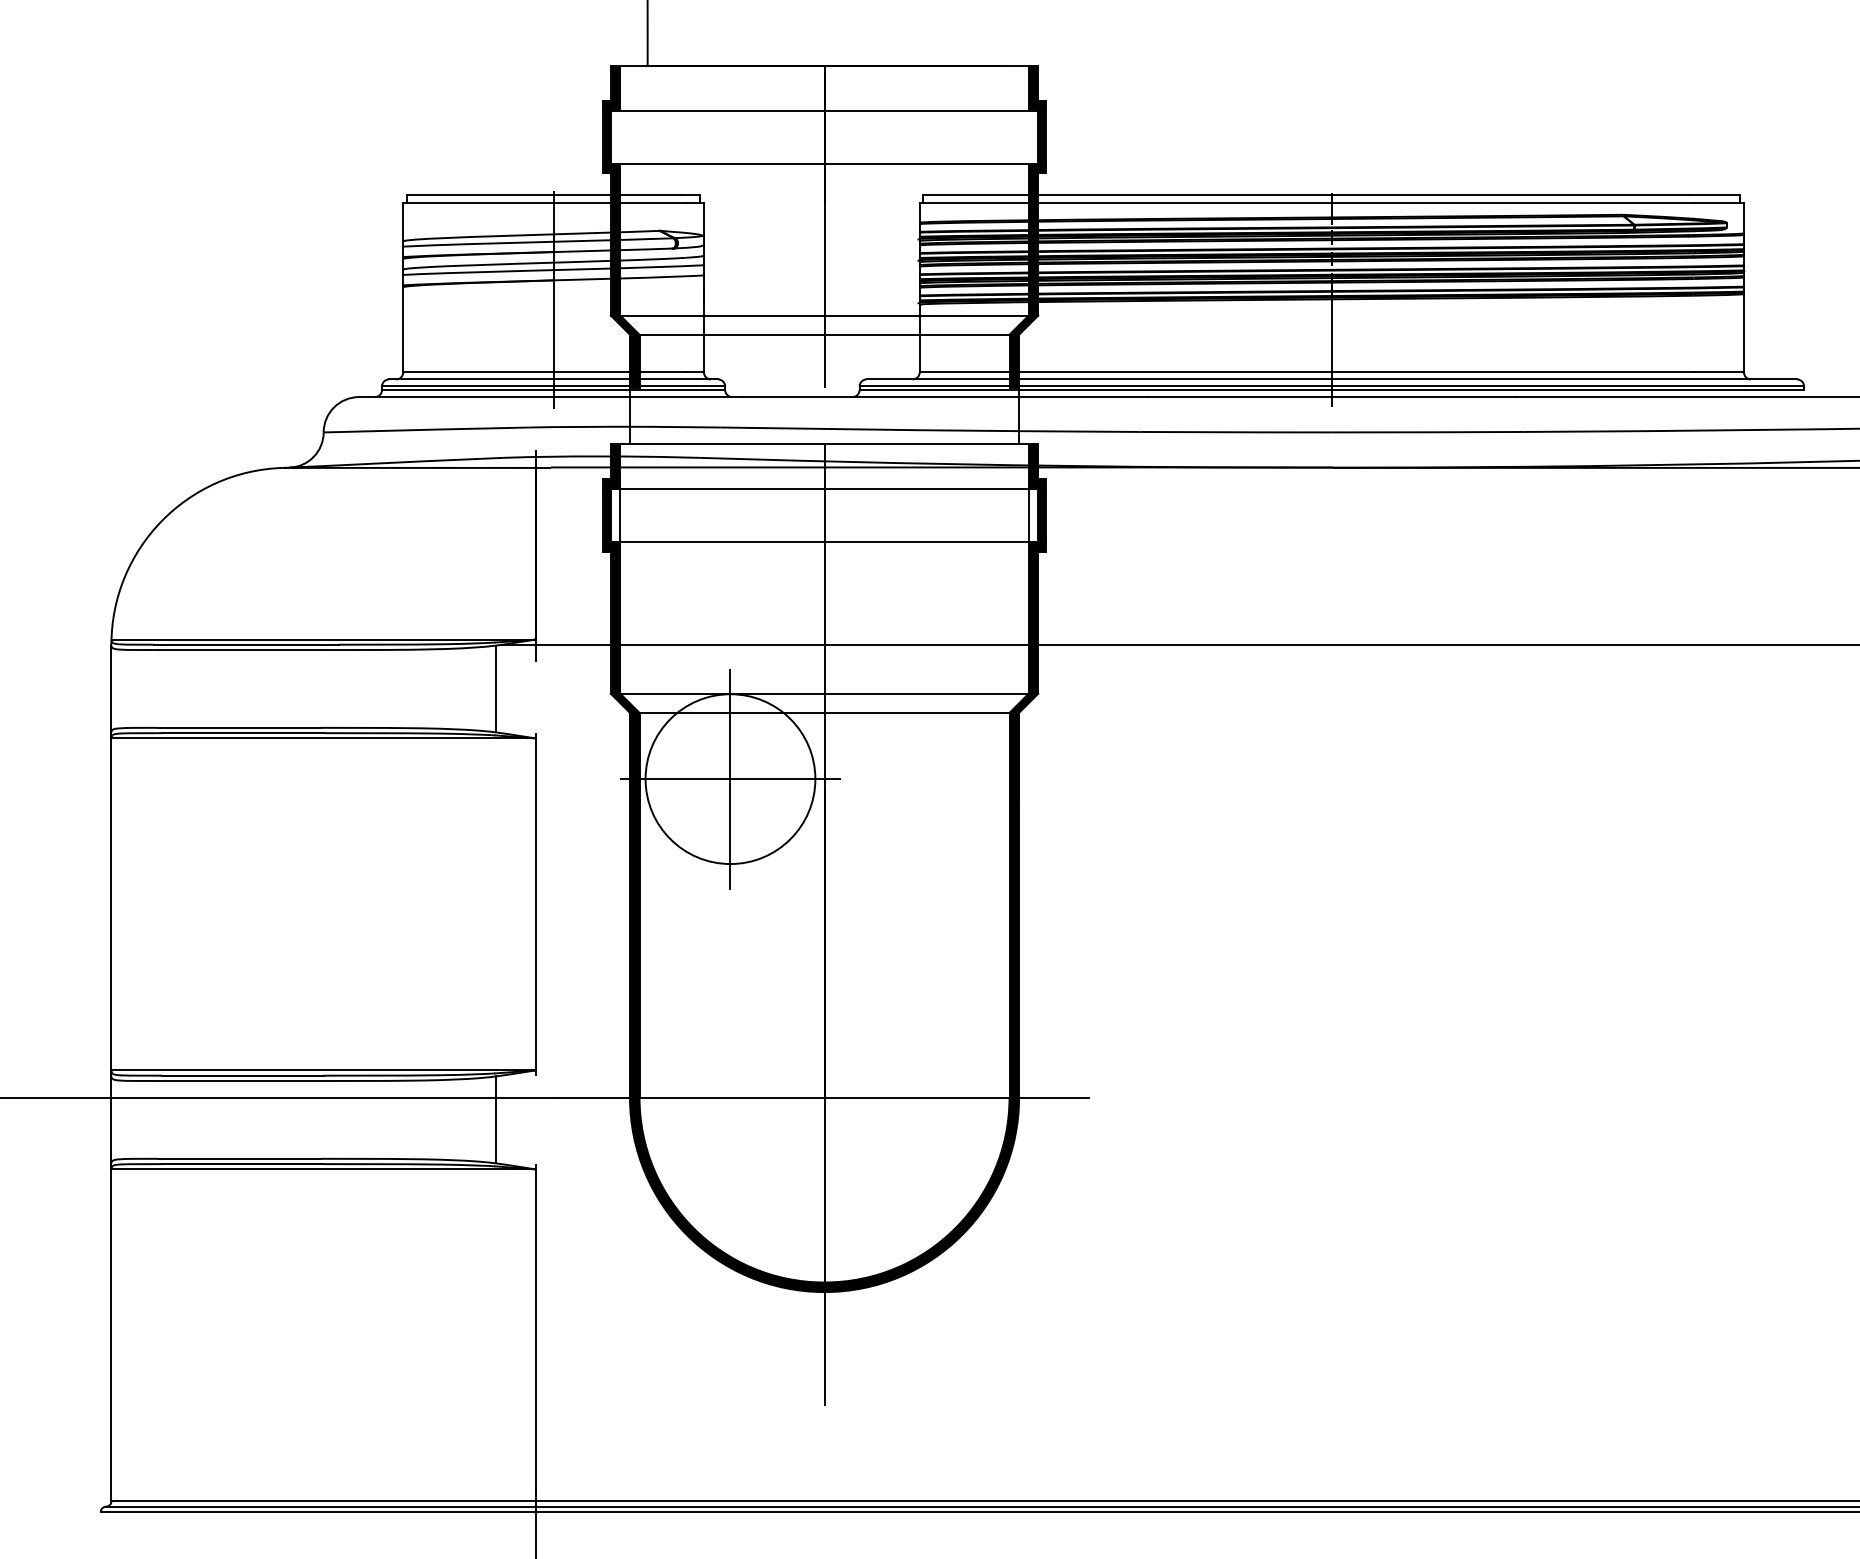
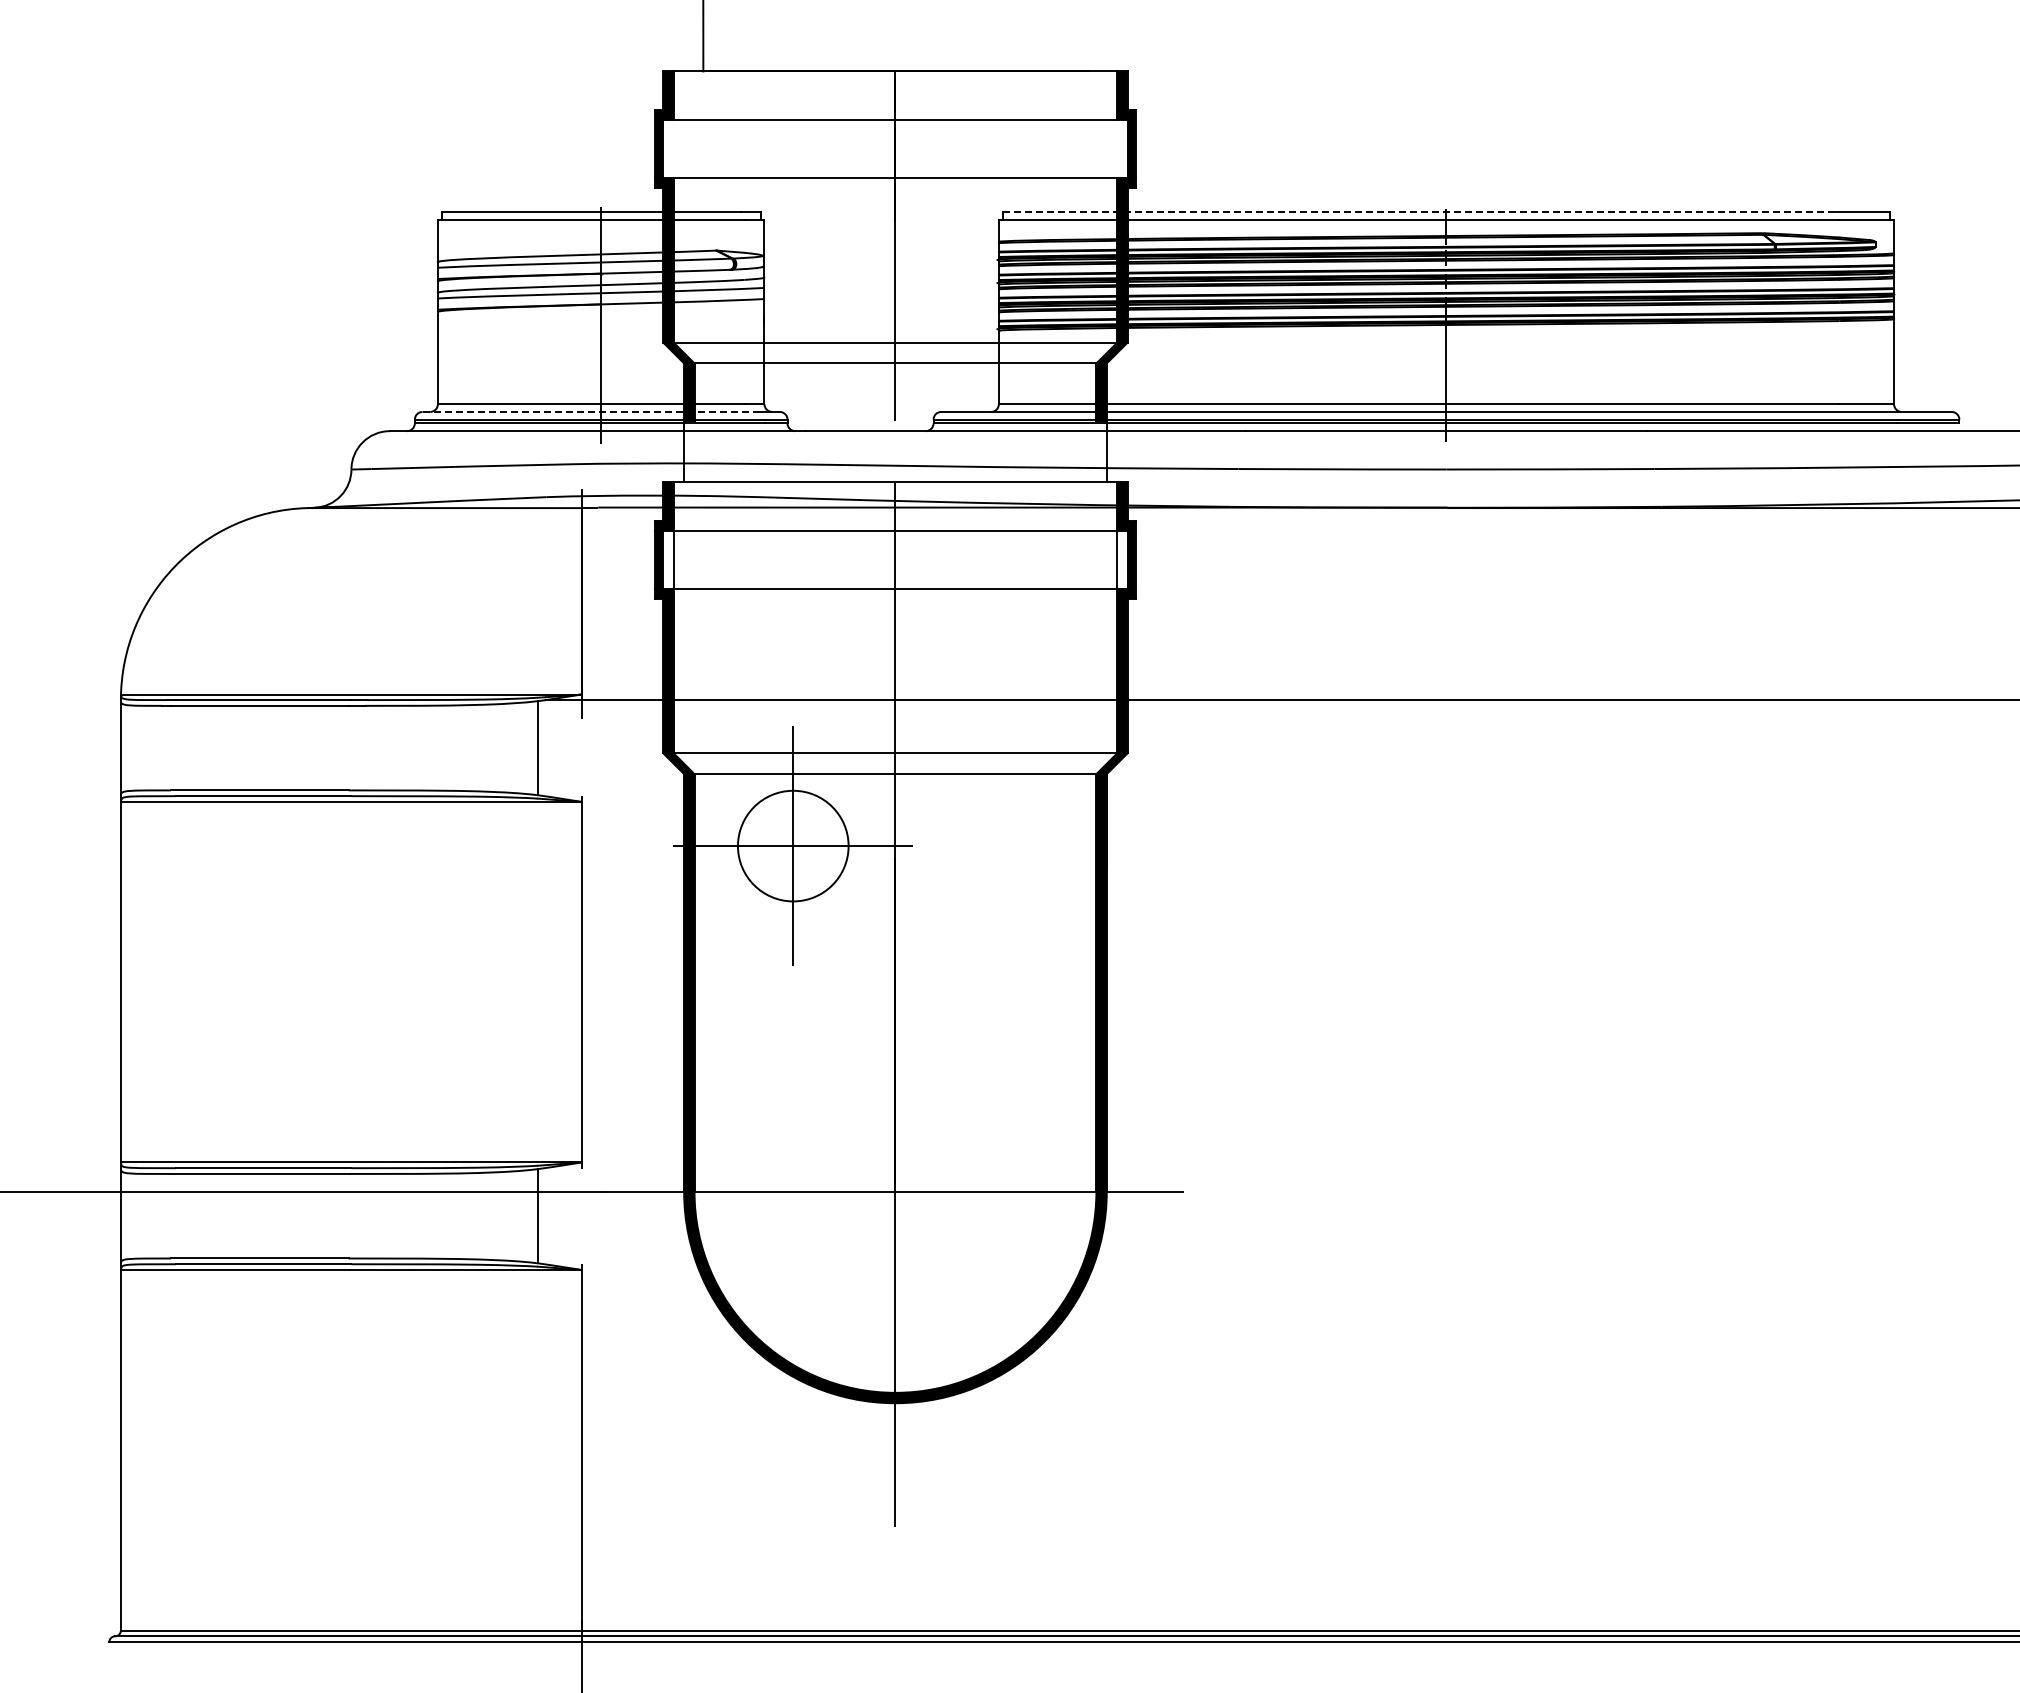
line: (1307, 195) -> (1419, 212), solid -> dashed
line: (543, 378) -> (590, 411), solid -> dashed
circle: (730, 778) -> (793, 845), size x0.6

